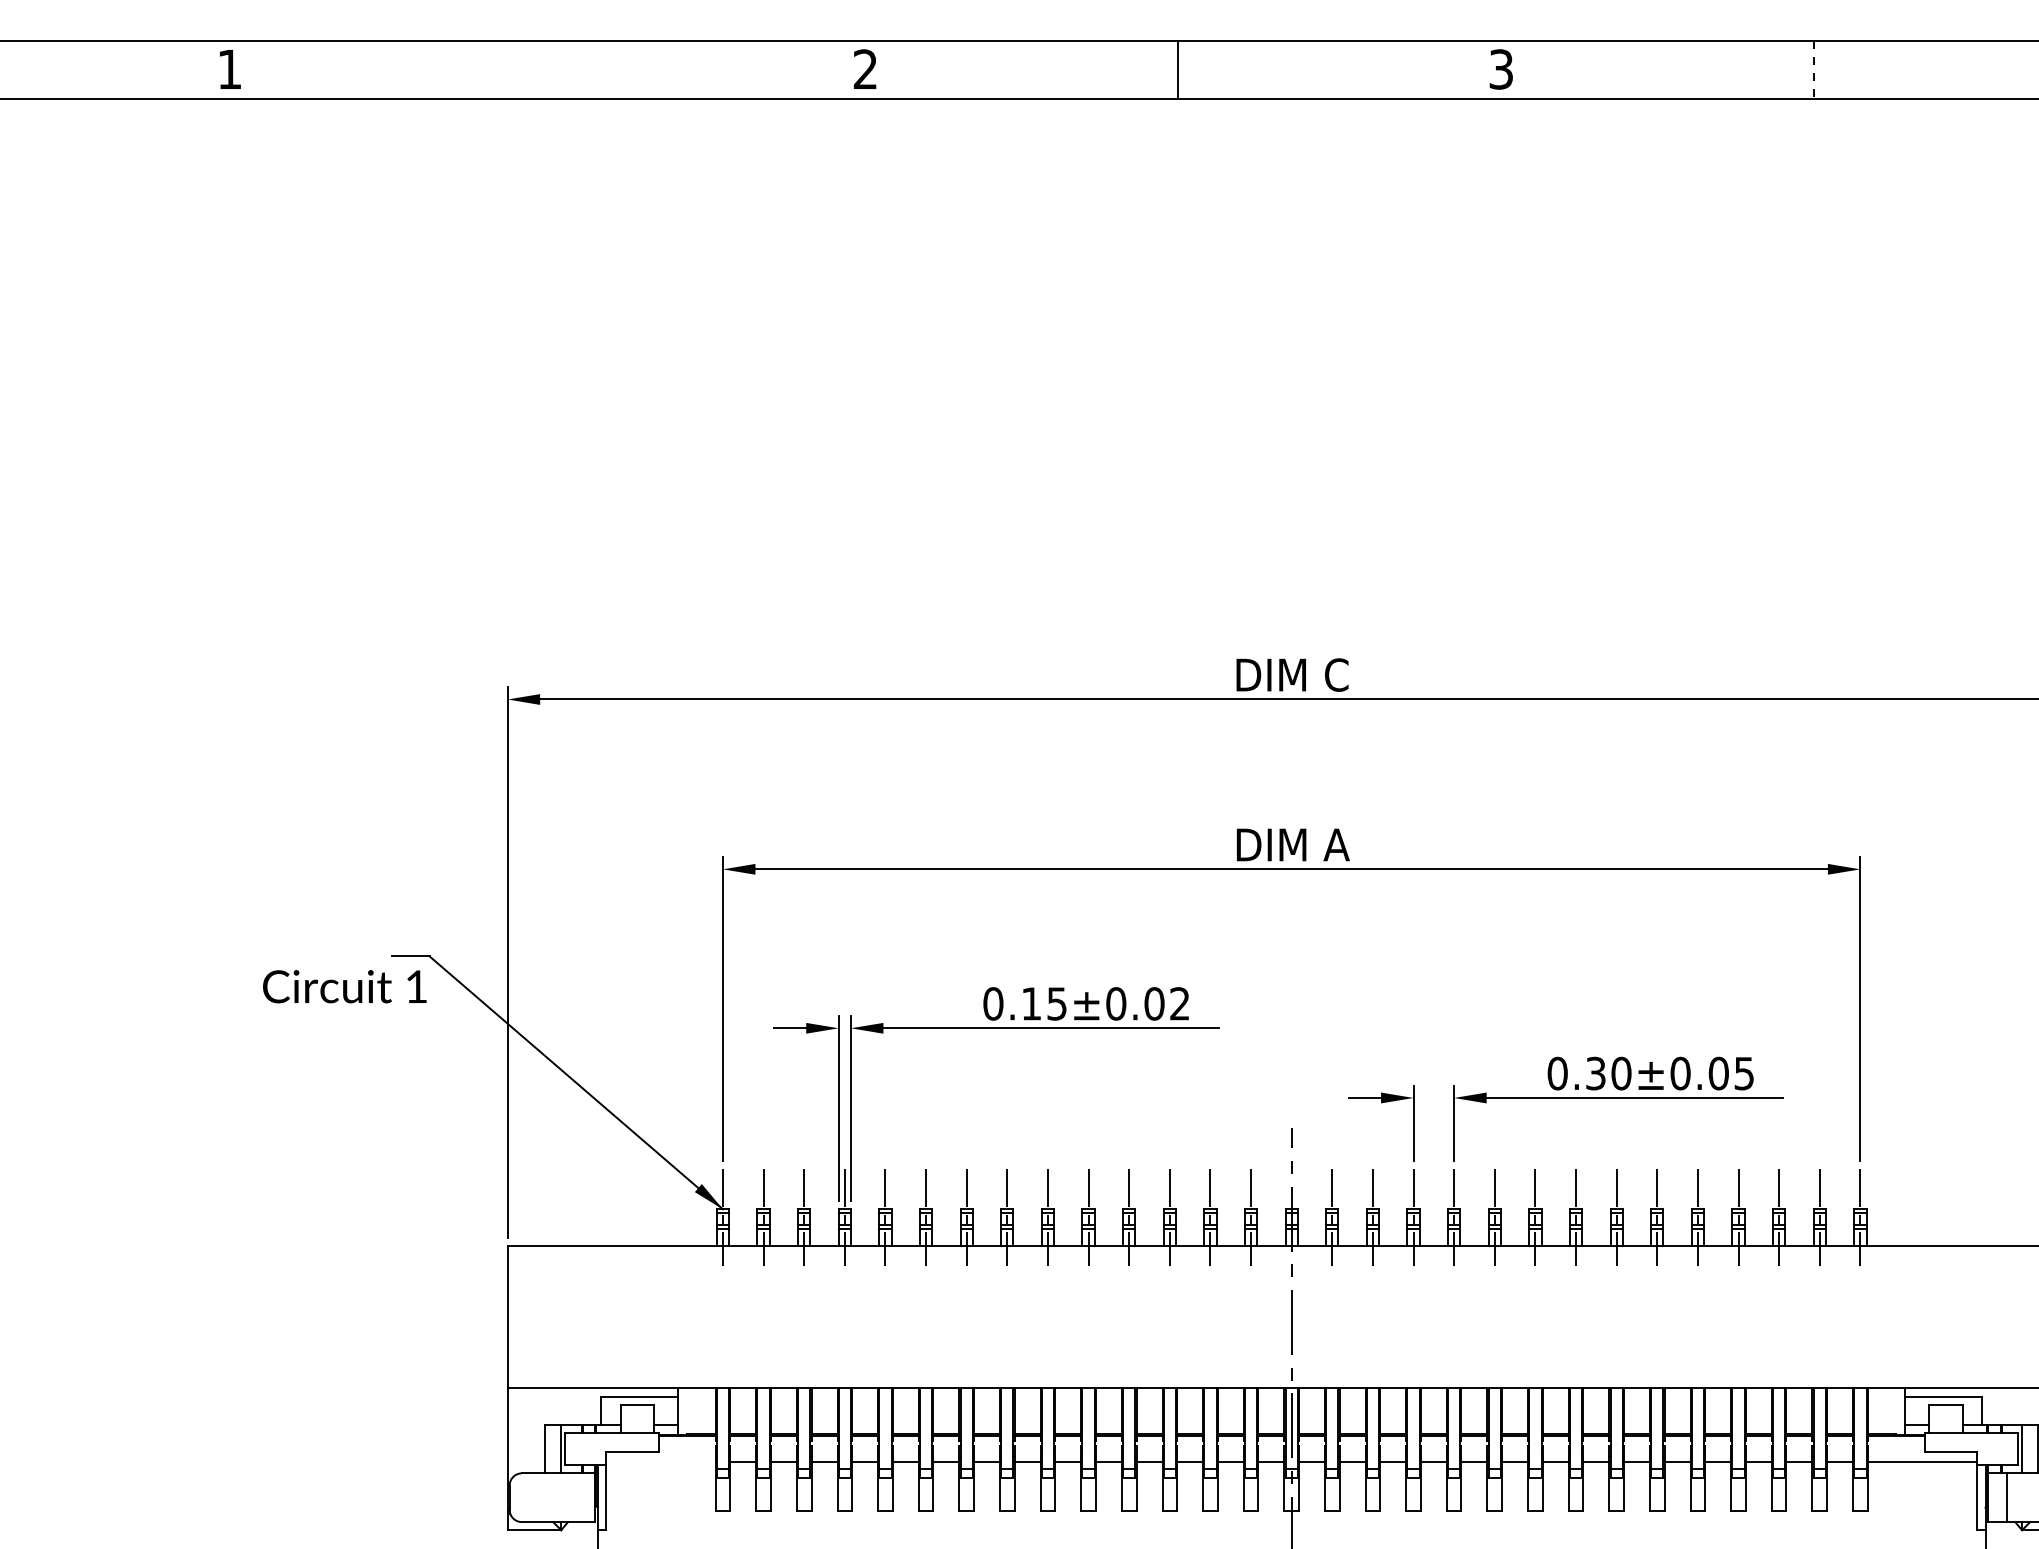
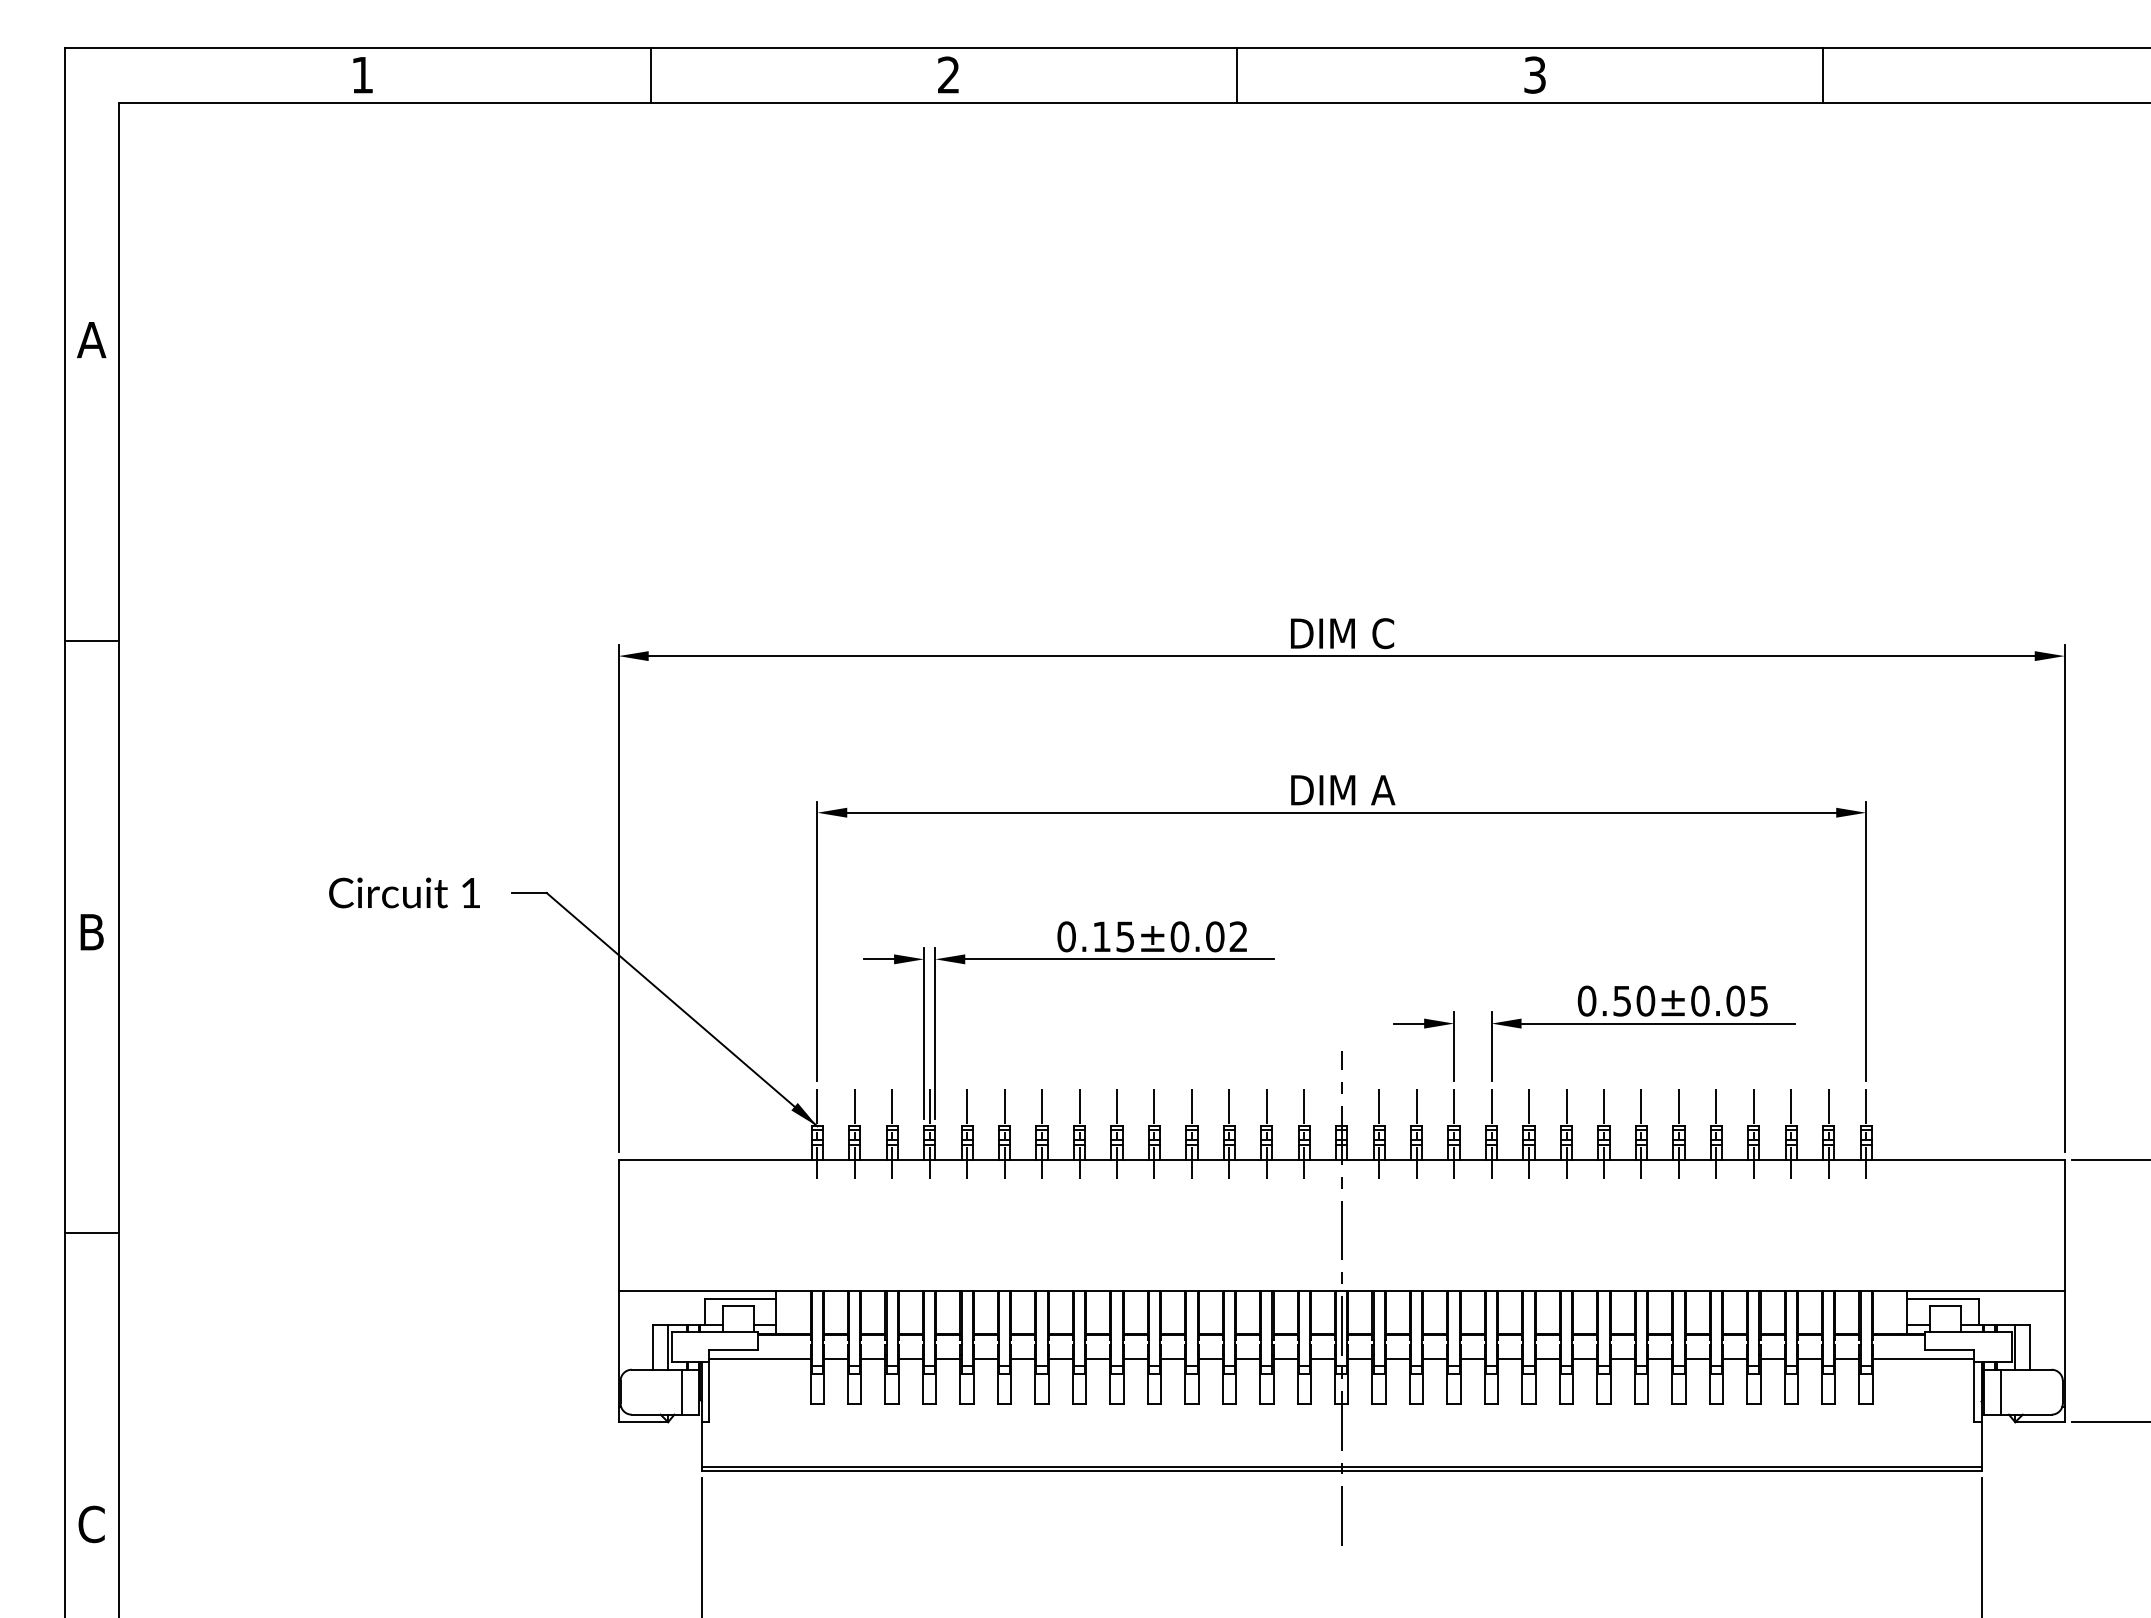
line: (542, 69) -> (650, 75), added
line: (1814, 70) -> (1823, 76), dashed -> solid
text: (344, 986) -> (404, 892), moved
text: (1596, 1072) -> (1622, 1000), 0.30±0.05 -> 0.50±0.05
line: (660, 1461) -> (759, 1358), added
line: (576, 1496) -> (682, 1391), added

